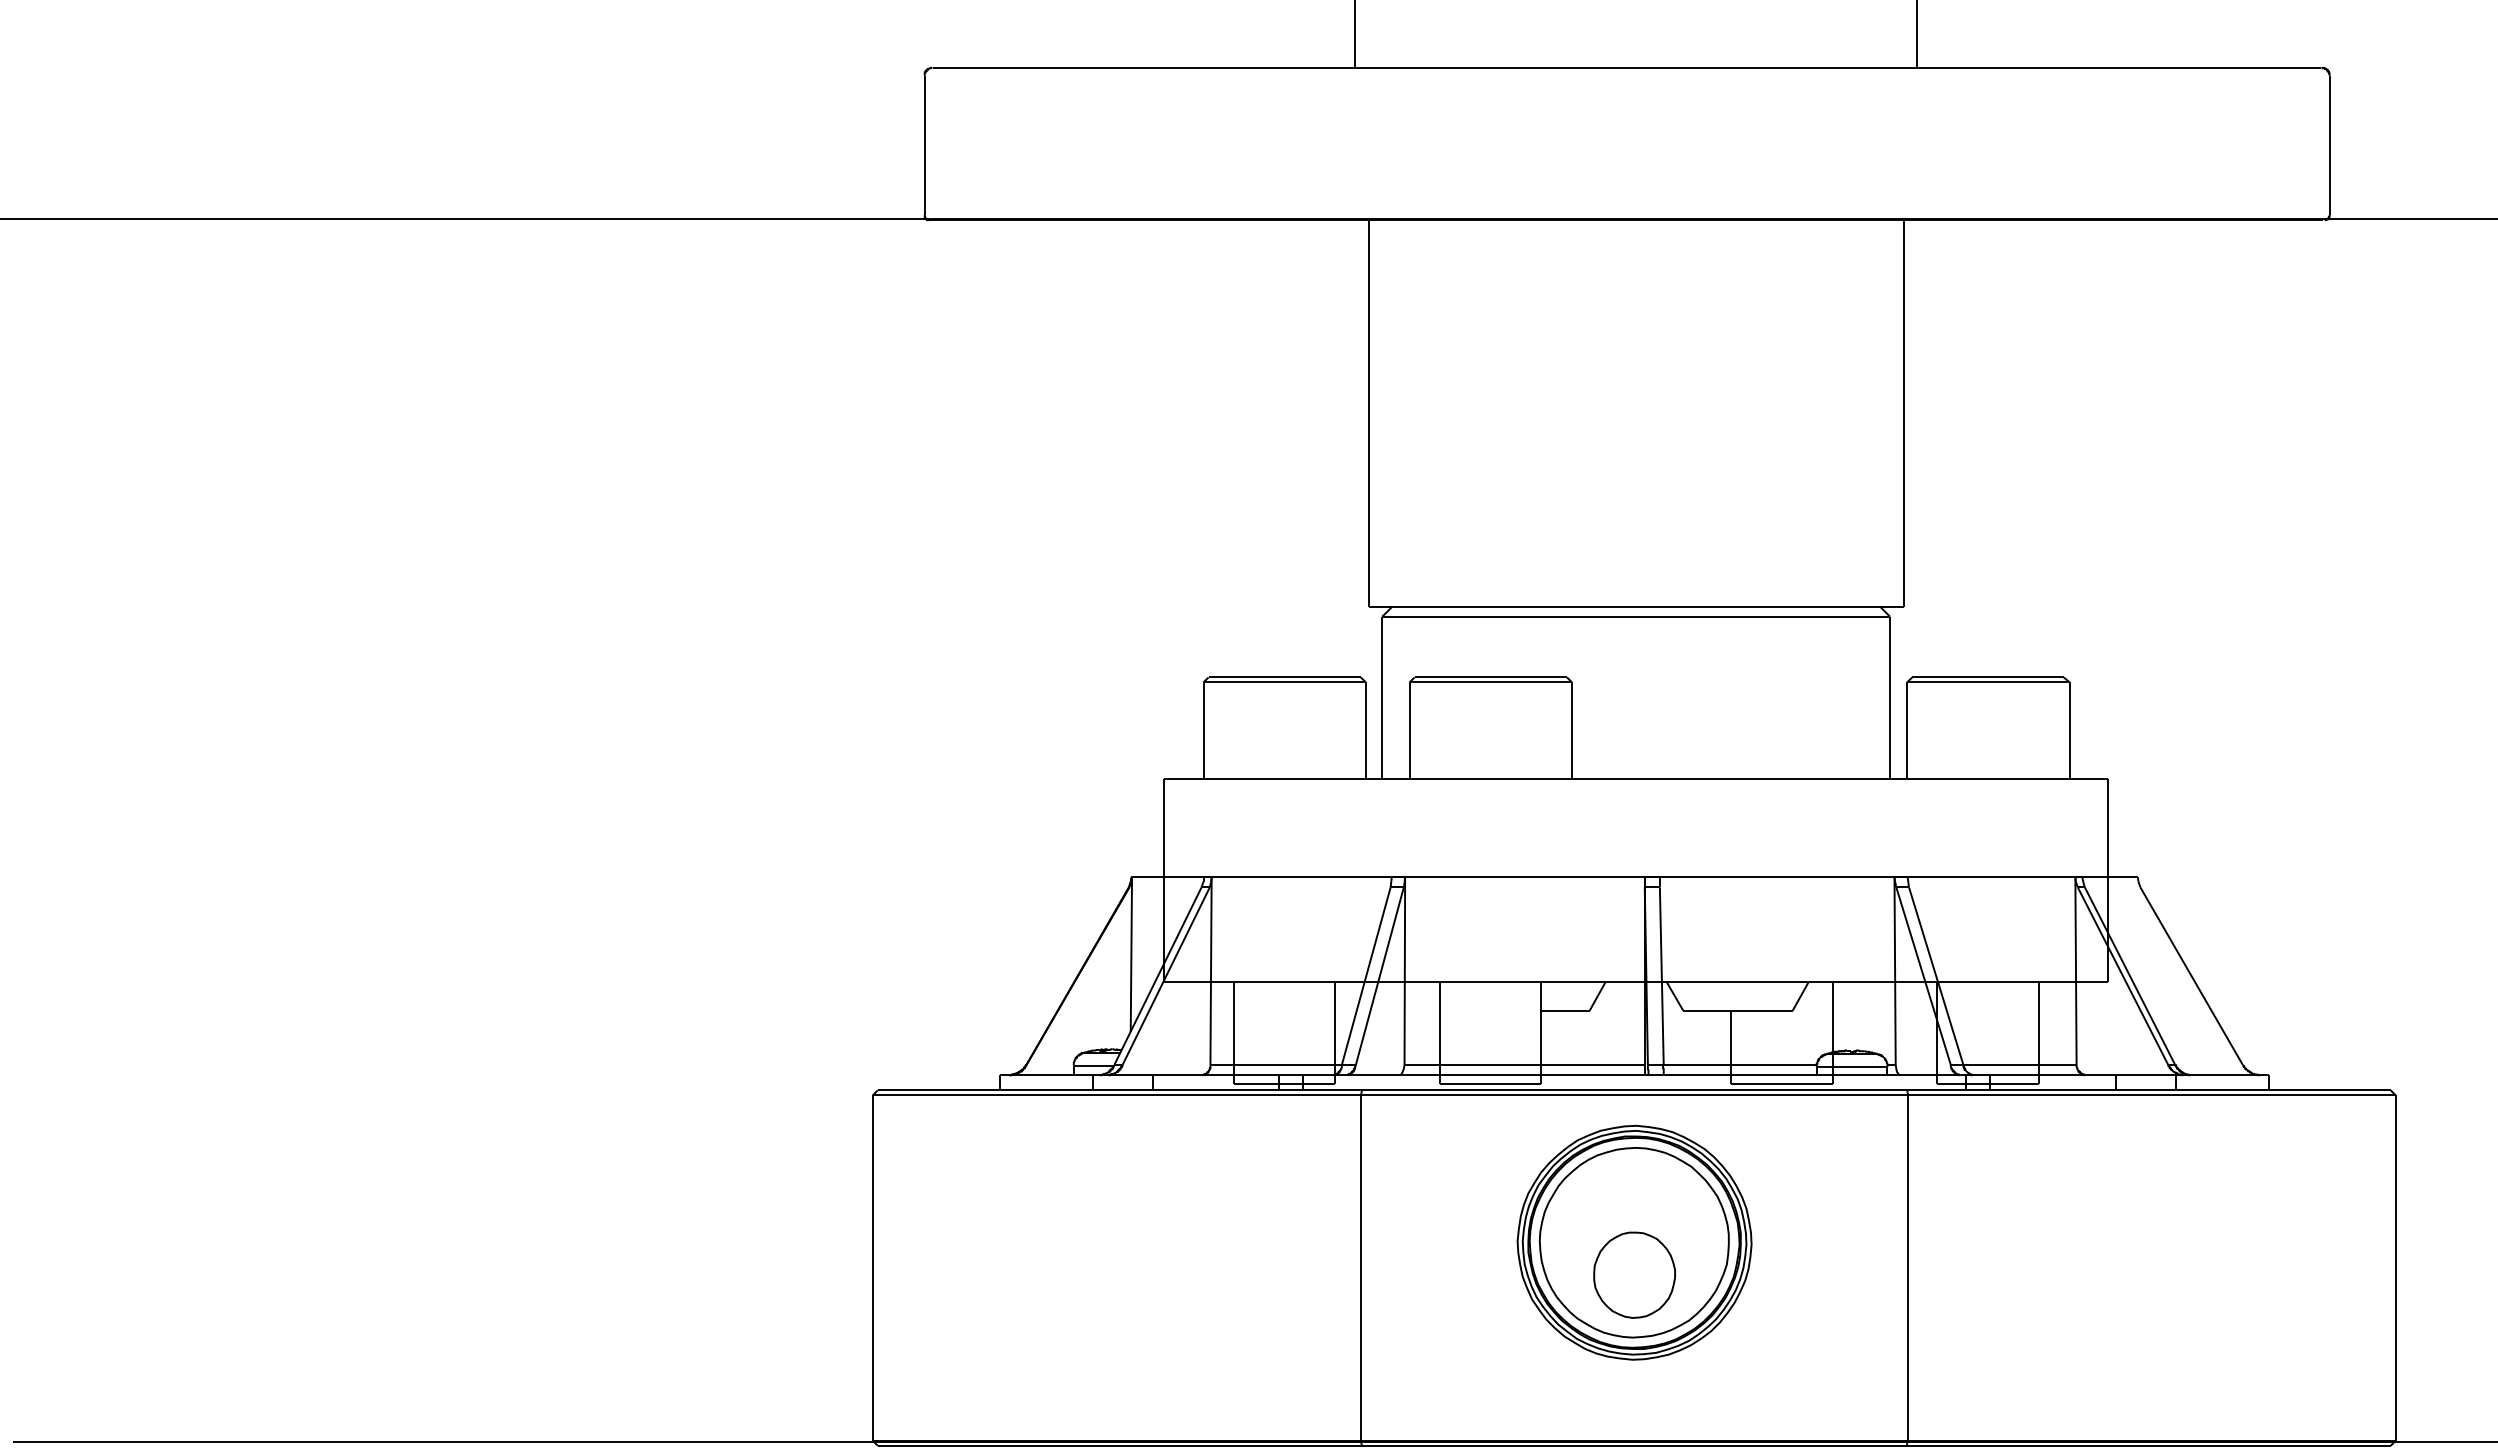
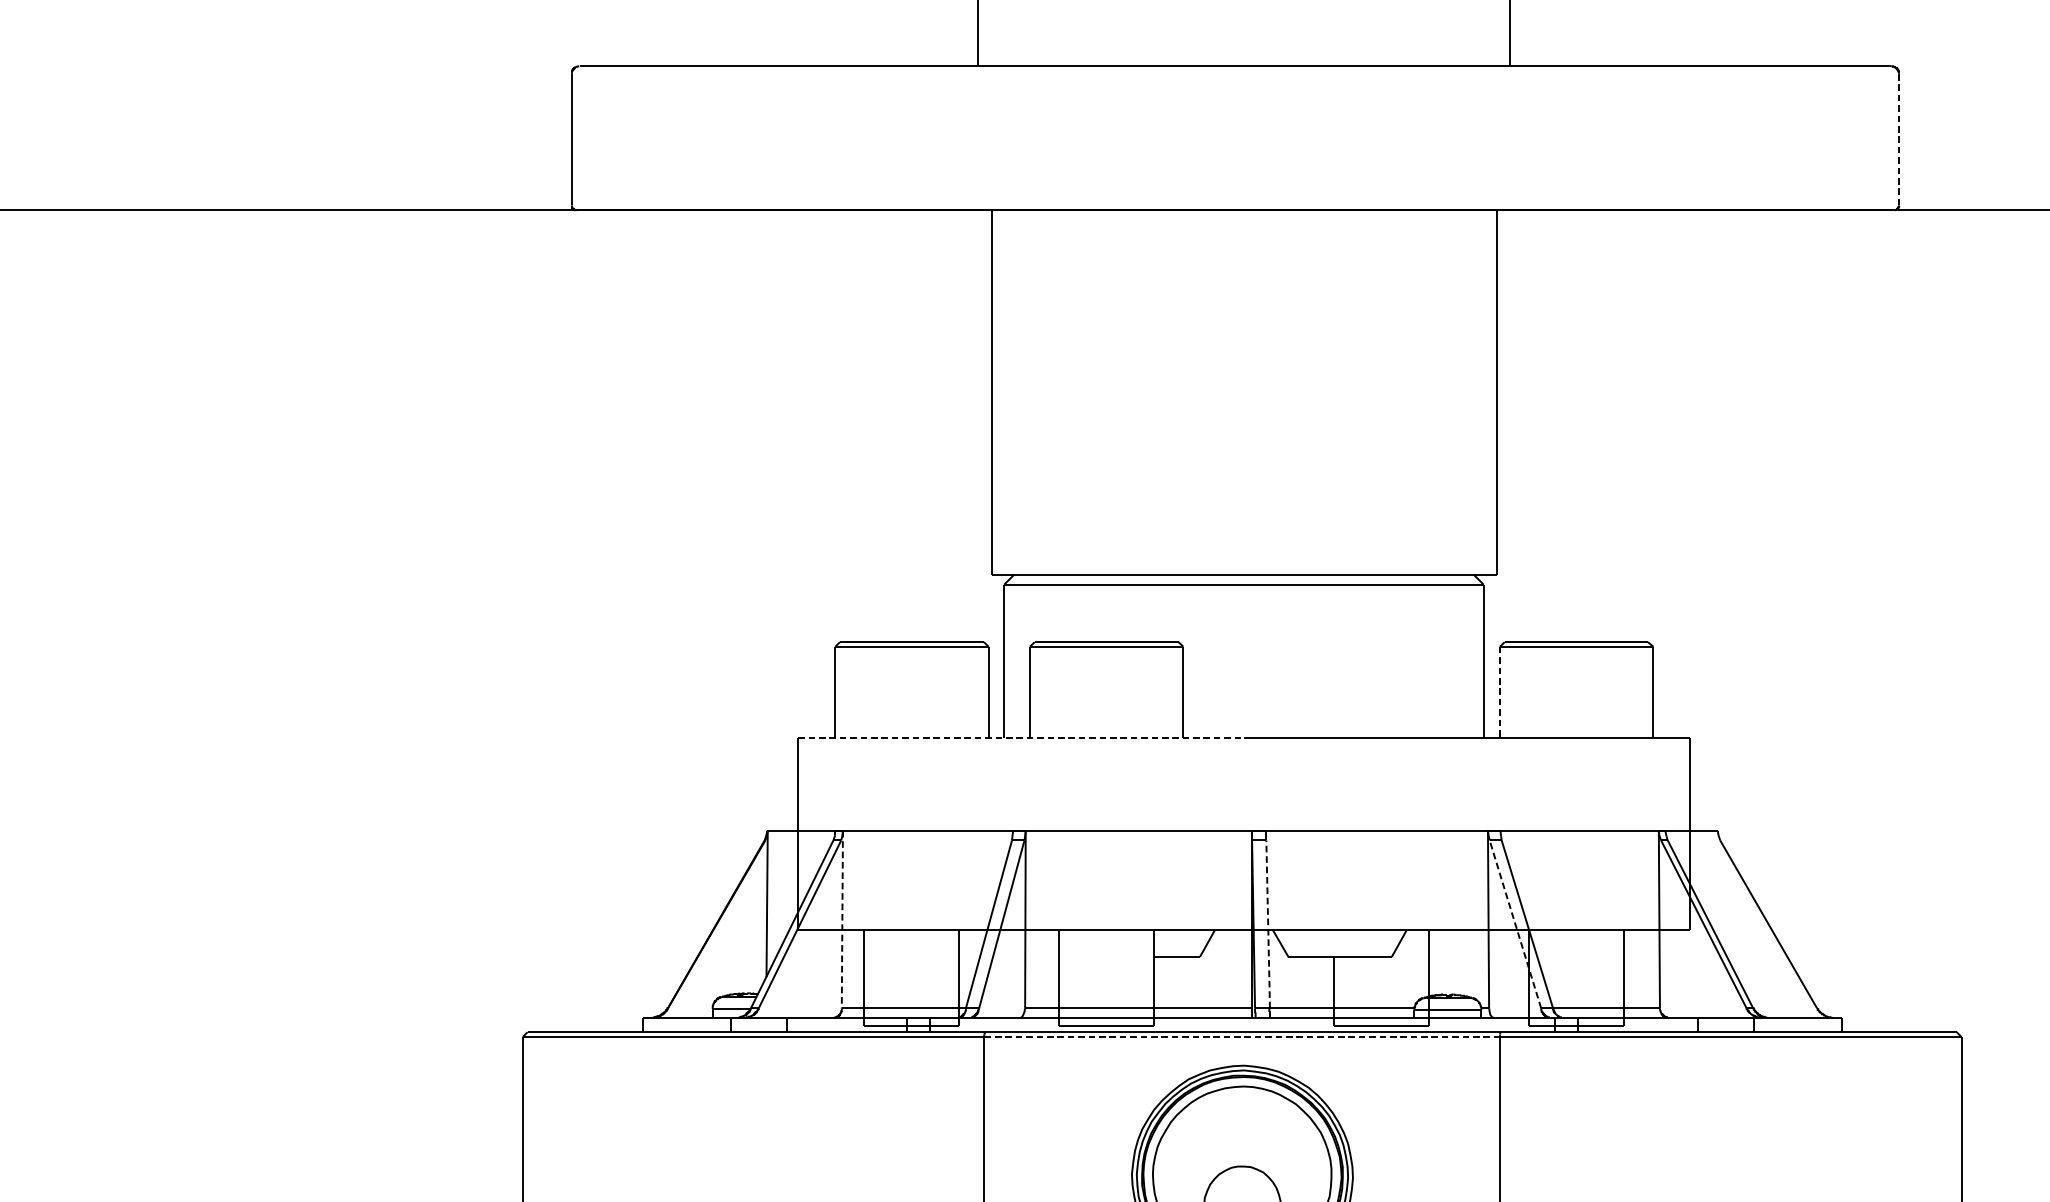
line: (2329, 145) -> (1898, 139), solid -> dashed
line: (1907, 731) -> (1500, 693), solid -> dashed
line: (1400, 779) -> (1021, 738), solid -> dashed
line: (1211, 971) -> (842, 919), solid -> dashed
line: (1661, 976) -> (1267, 924), solid -> dashed
line: (1923, 976) -> (1515, 924), solid -> dashed
line: (1633, 1095) -> (1241, 1037), solid -> dashed

